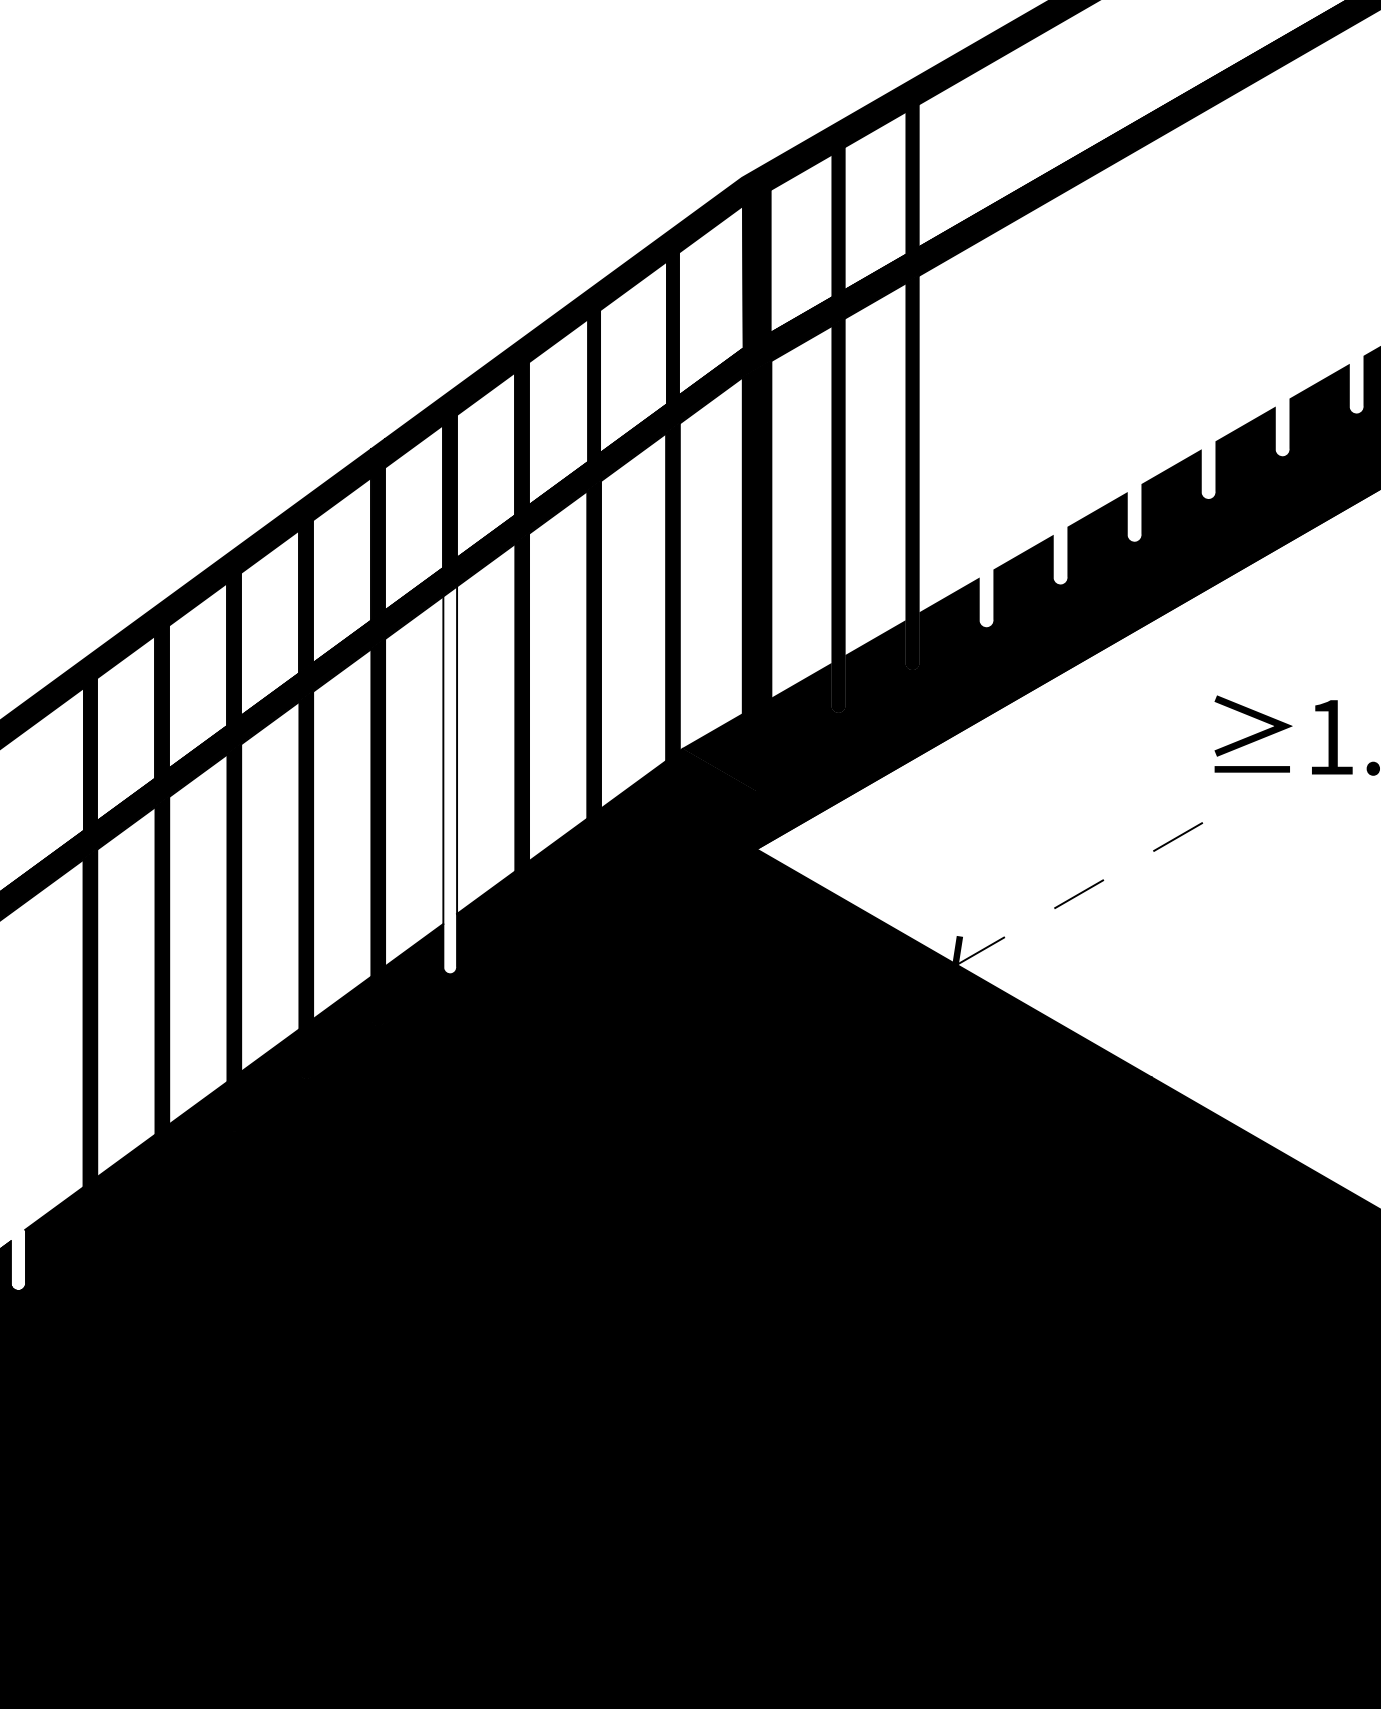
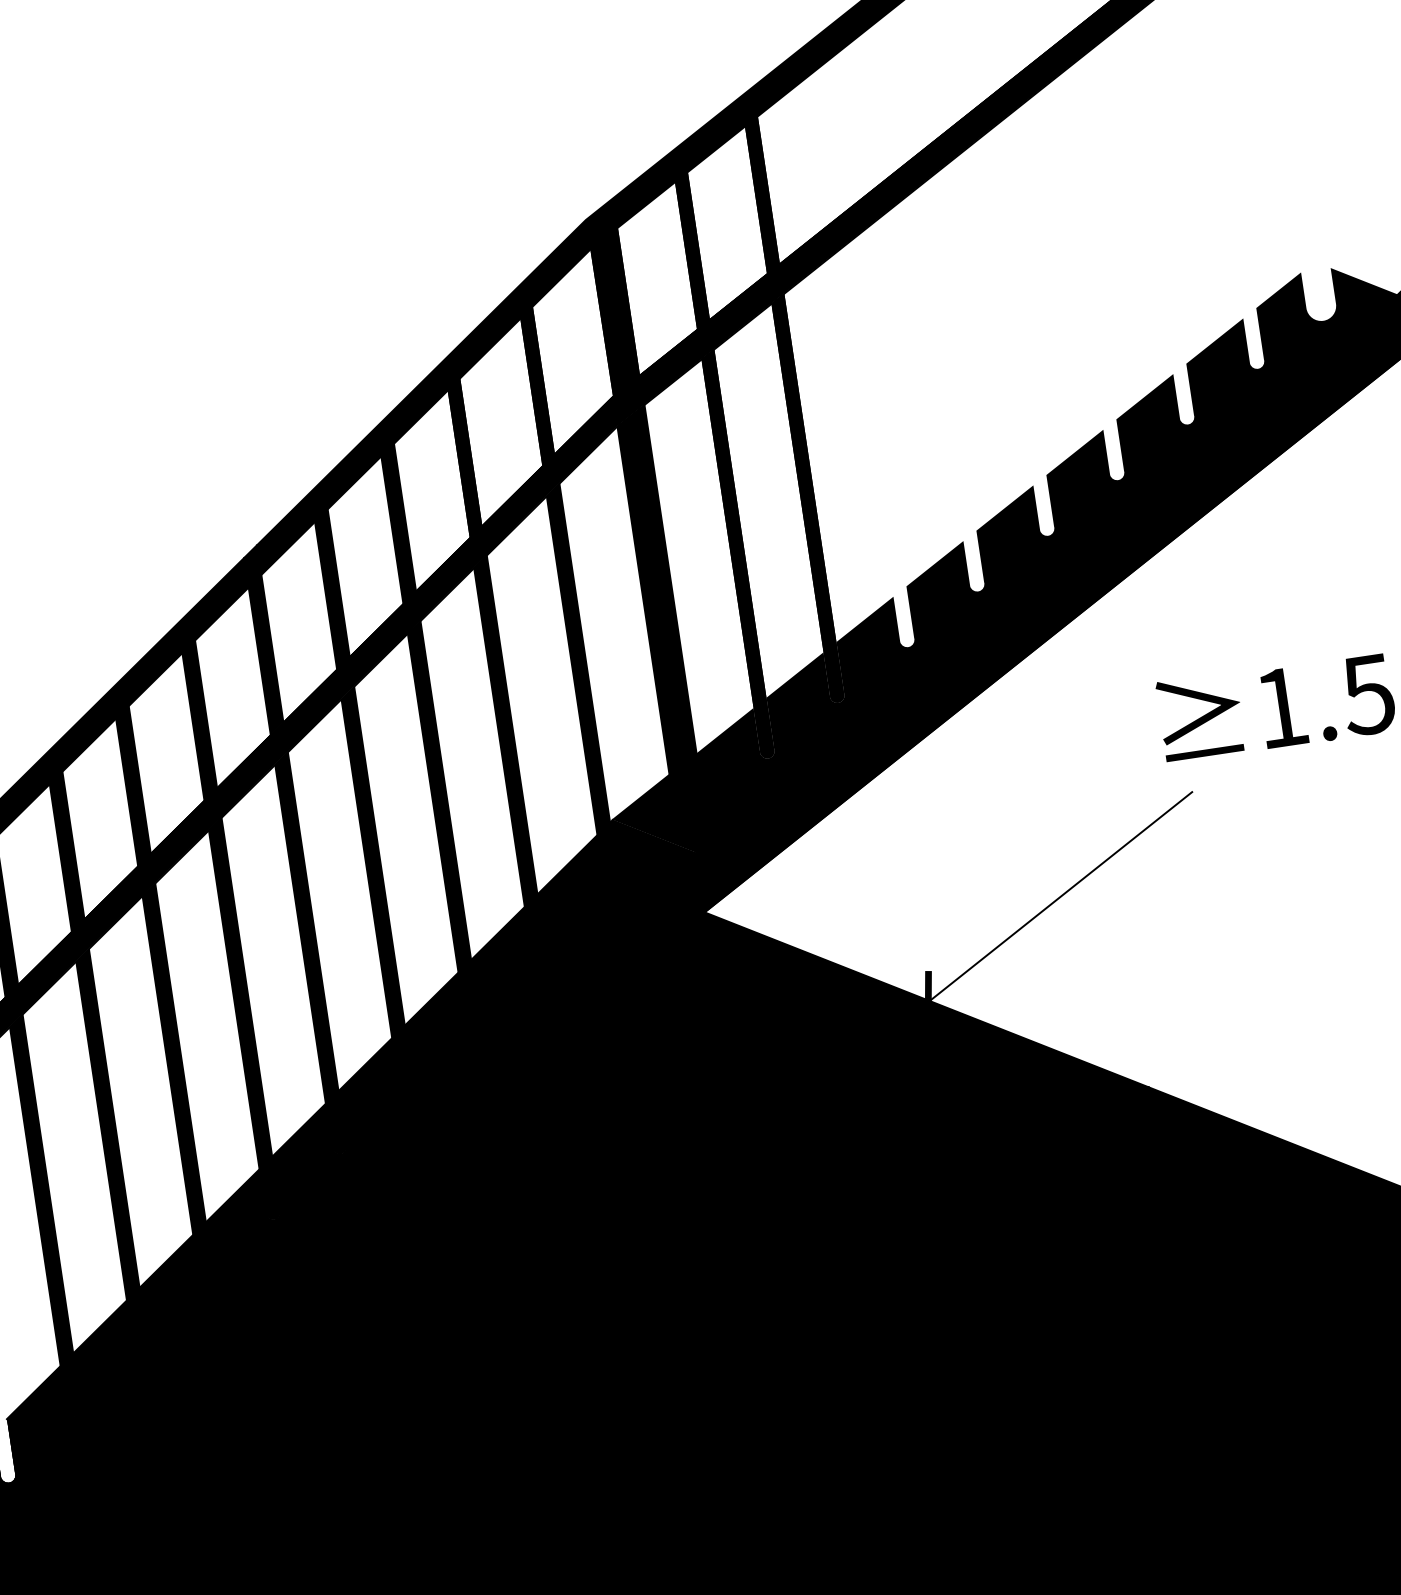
fill: (450, 780) -> (377, 888), added
line: (1095, 884) -> (1060, 896), dashed -> solid

